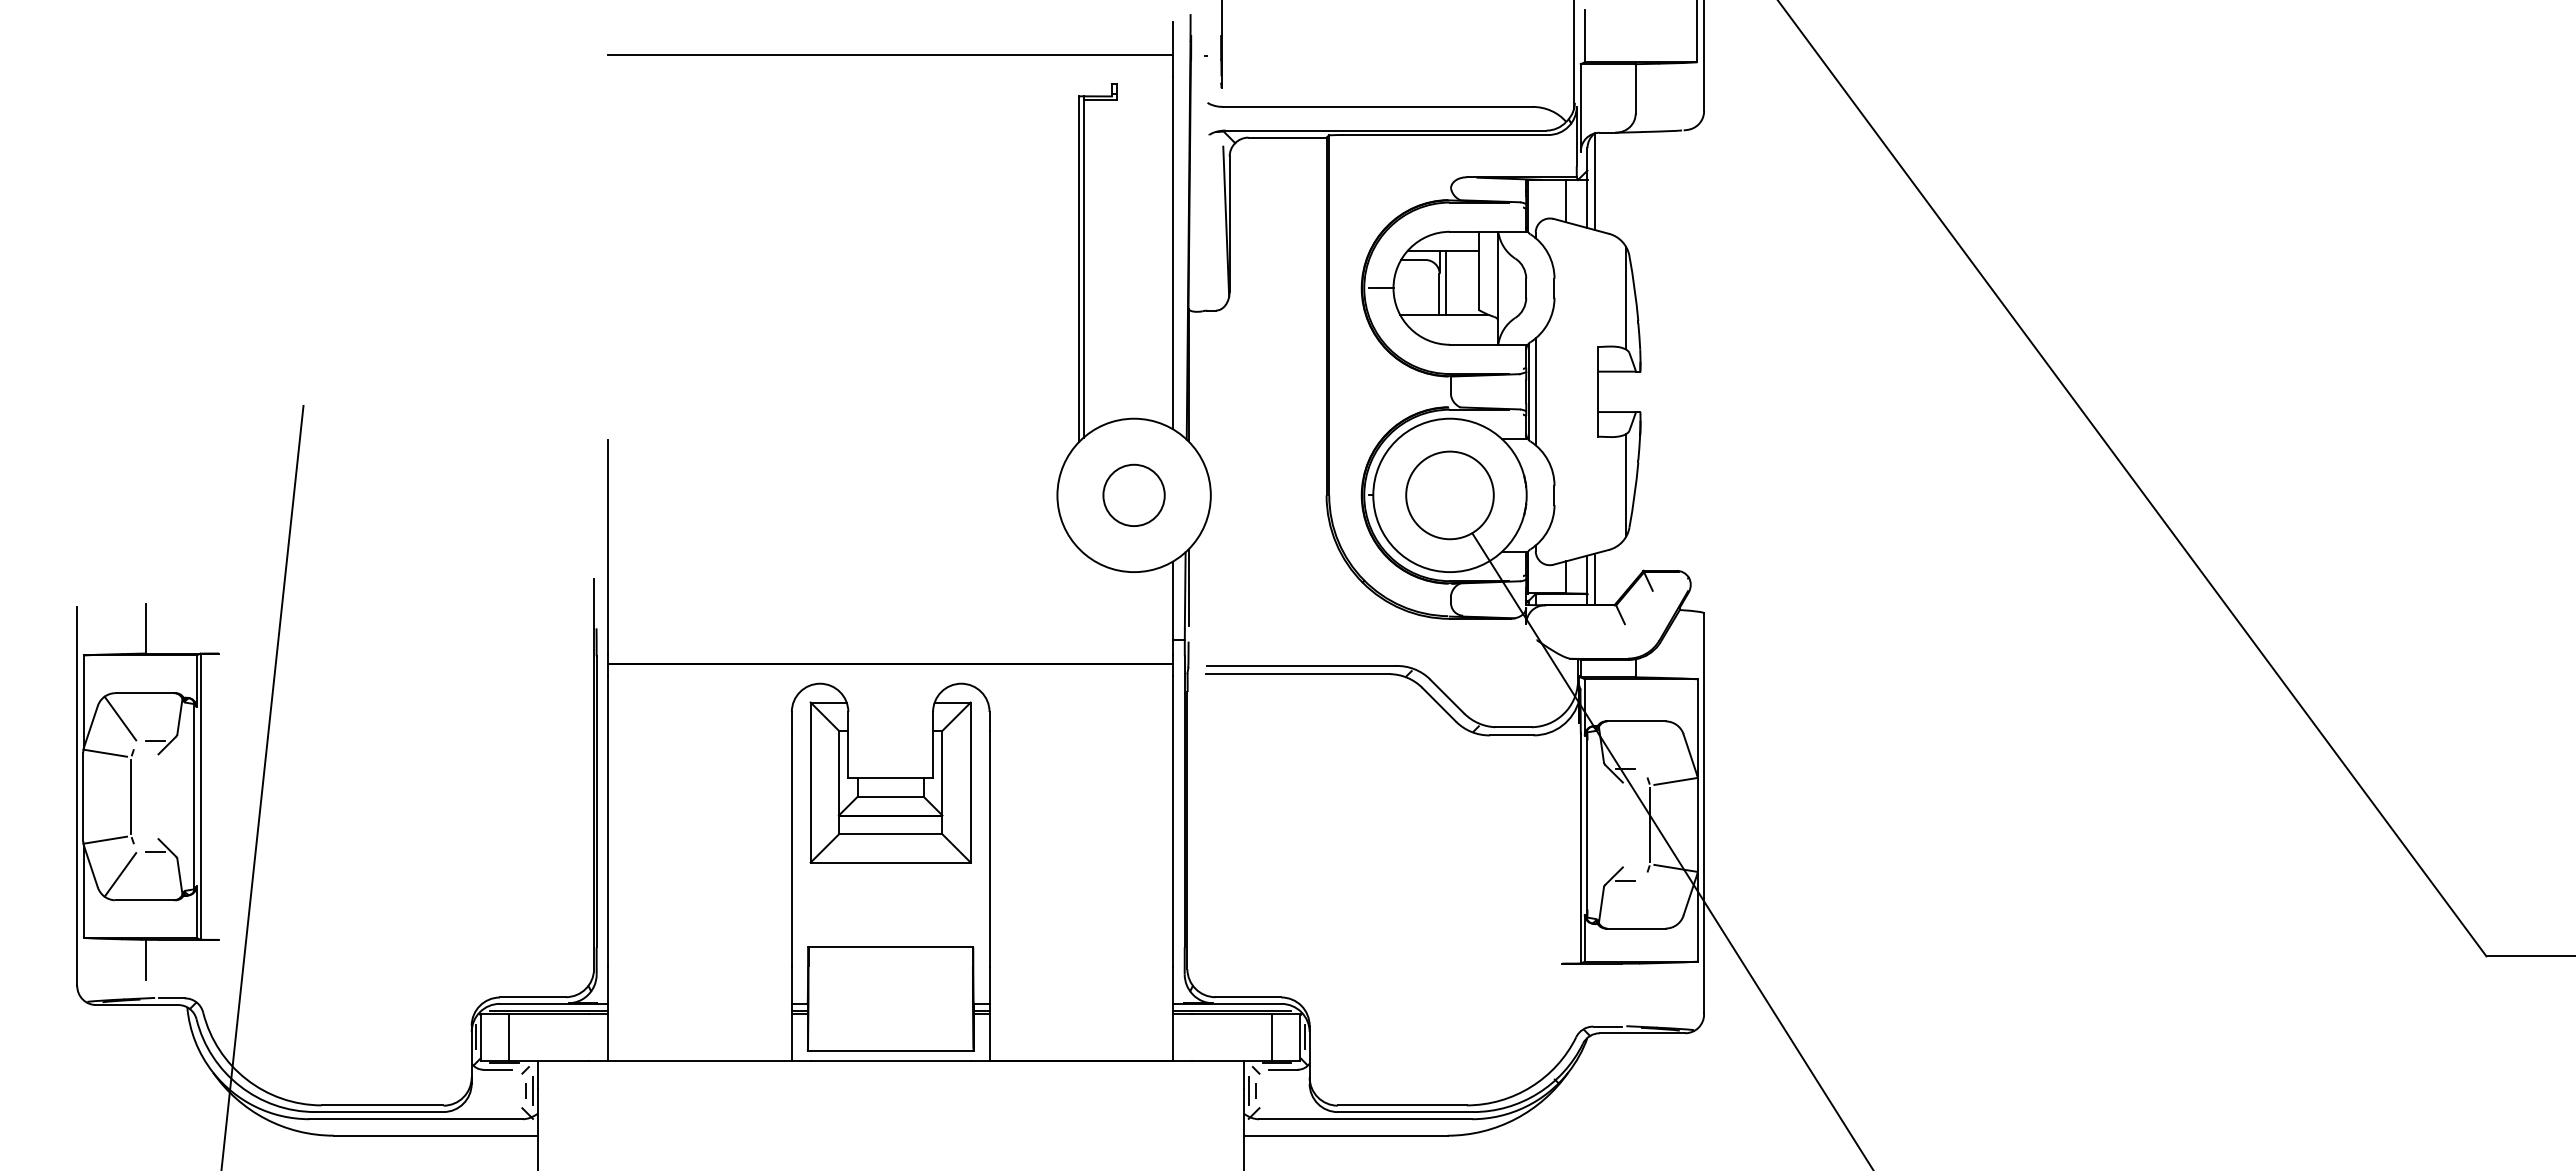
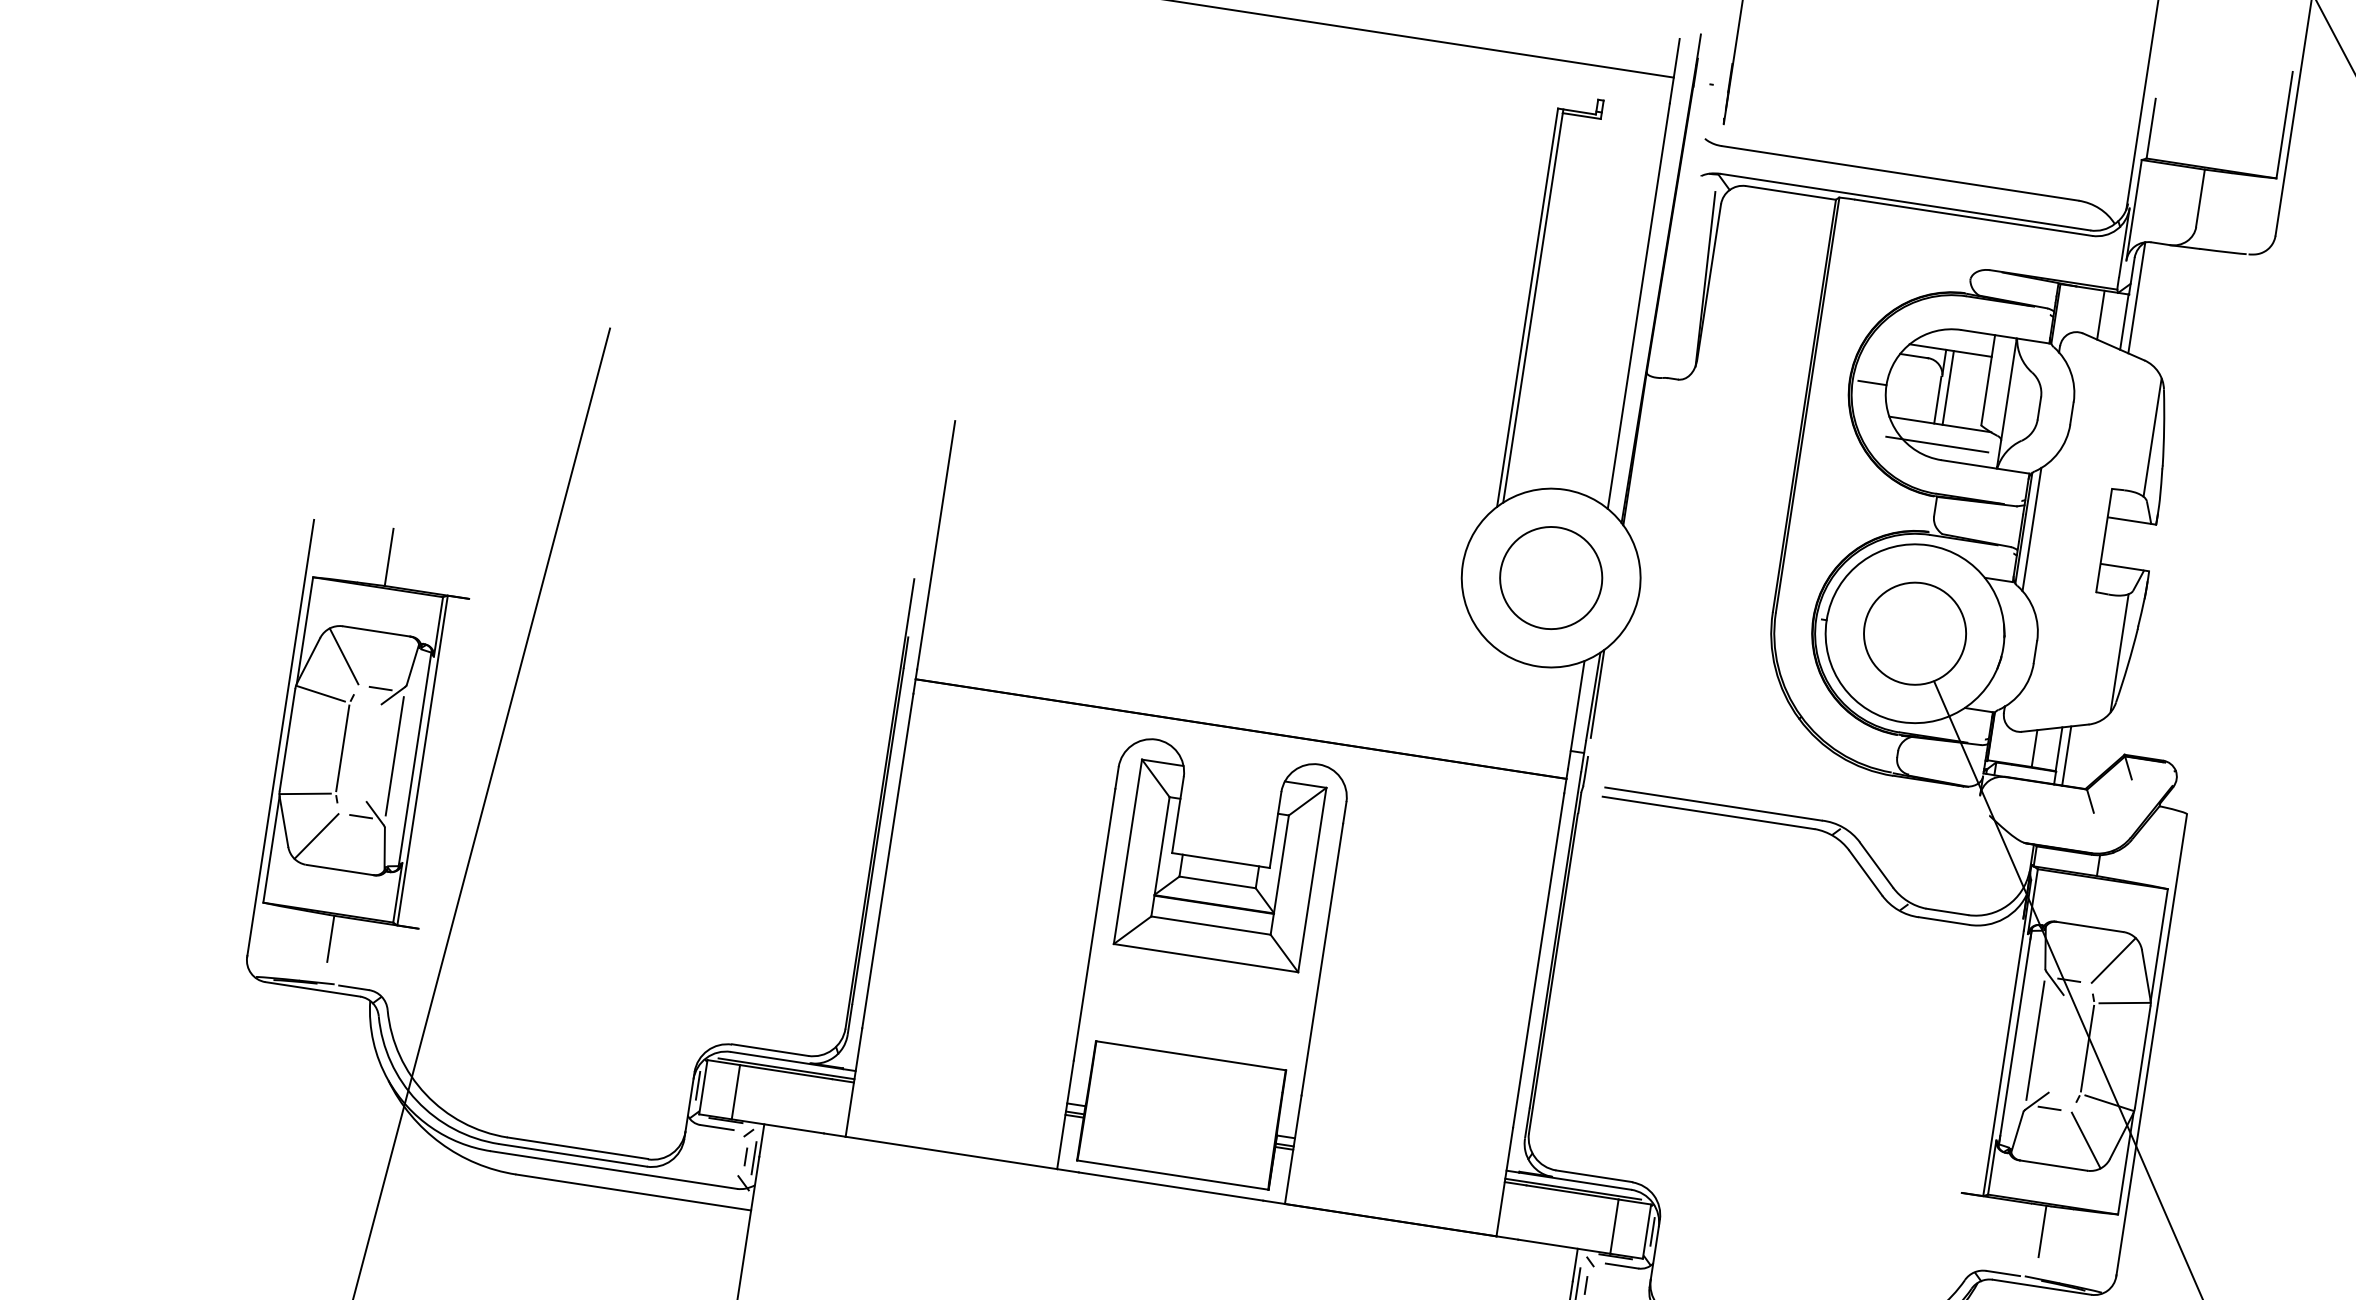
line: (1444, 332) -> (1937, 445), added
circle: (1133, 495) -> (1550, 578), size x1.43
line: (1660, 746) -> (2113, 960), added
line: (176, 796) -> (394, 756), added
line: (1604, 824) -> (2035, 1040), added
line: (1660, 902) -> (2085, 1139), added
line: (1635, 985) -> (2042, 1230), added

